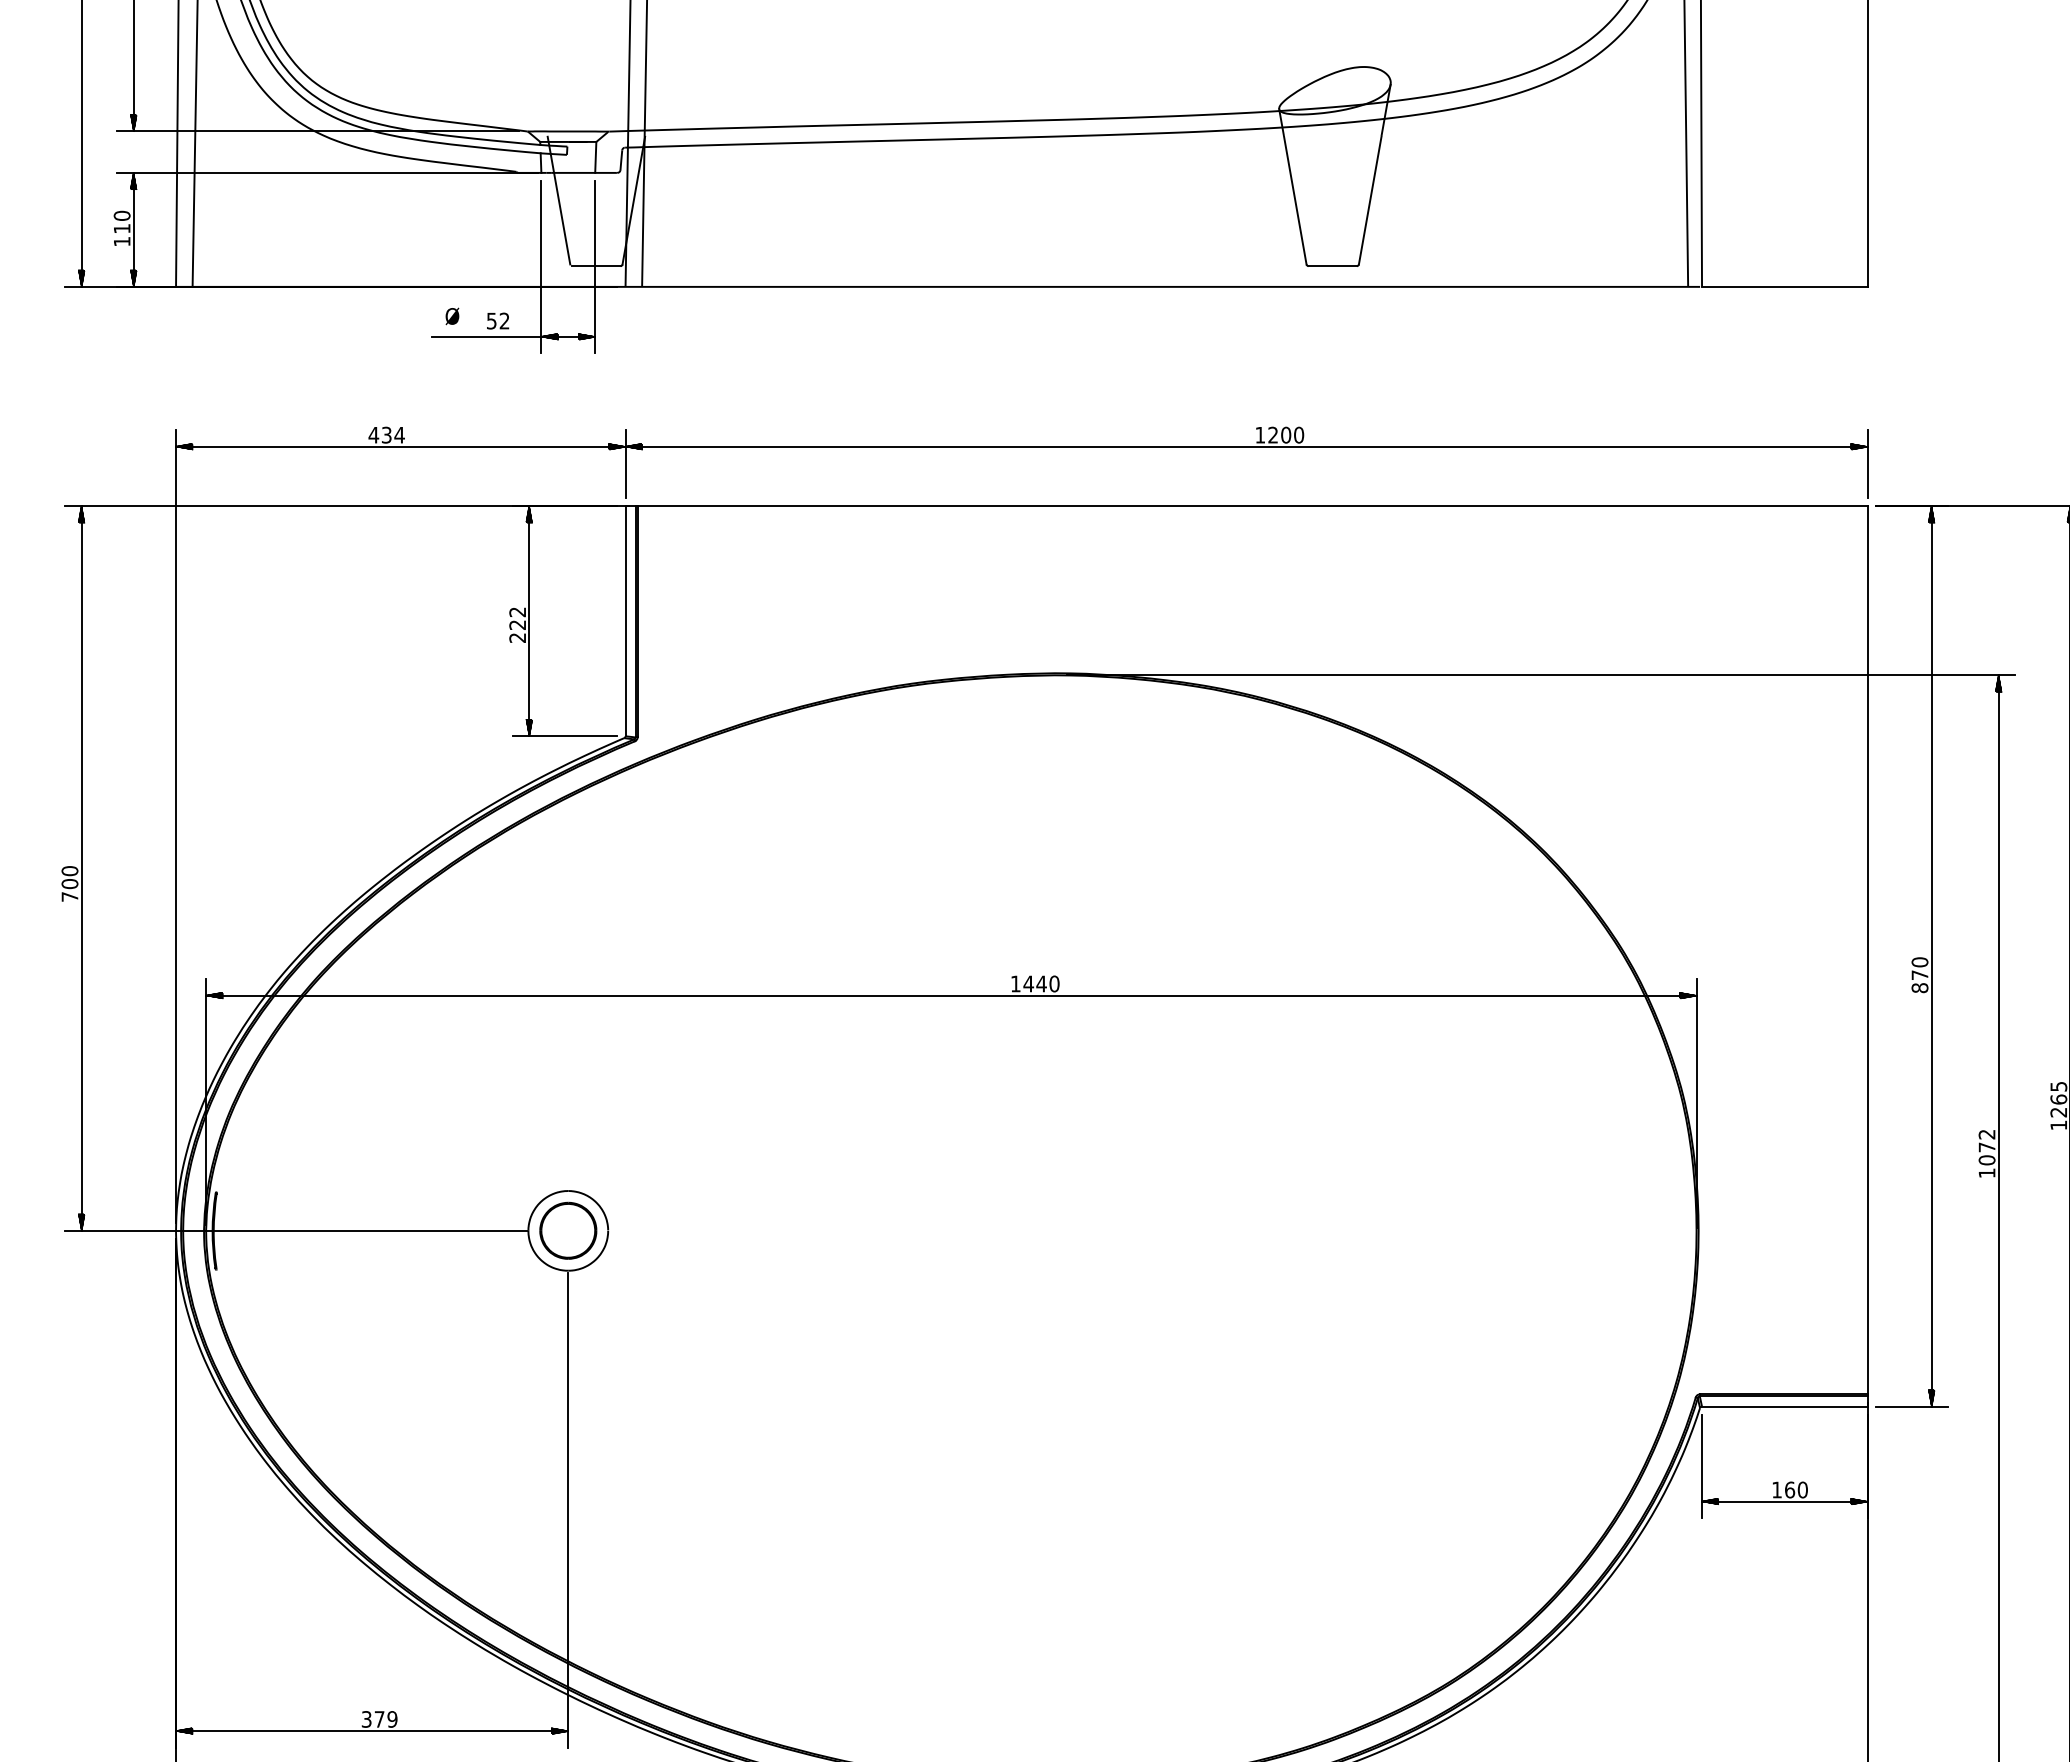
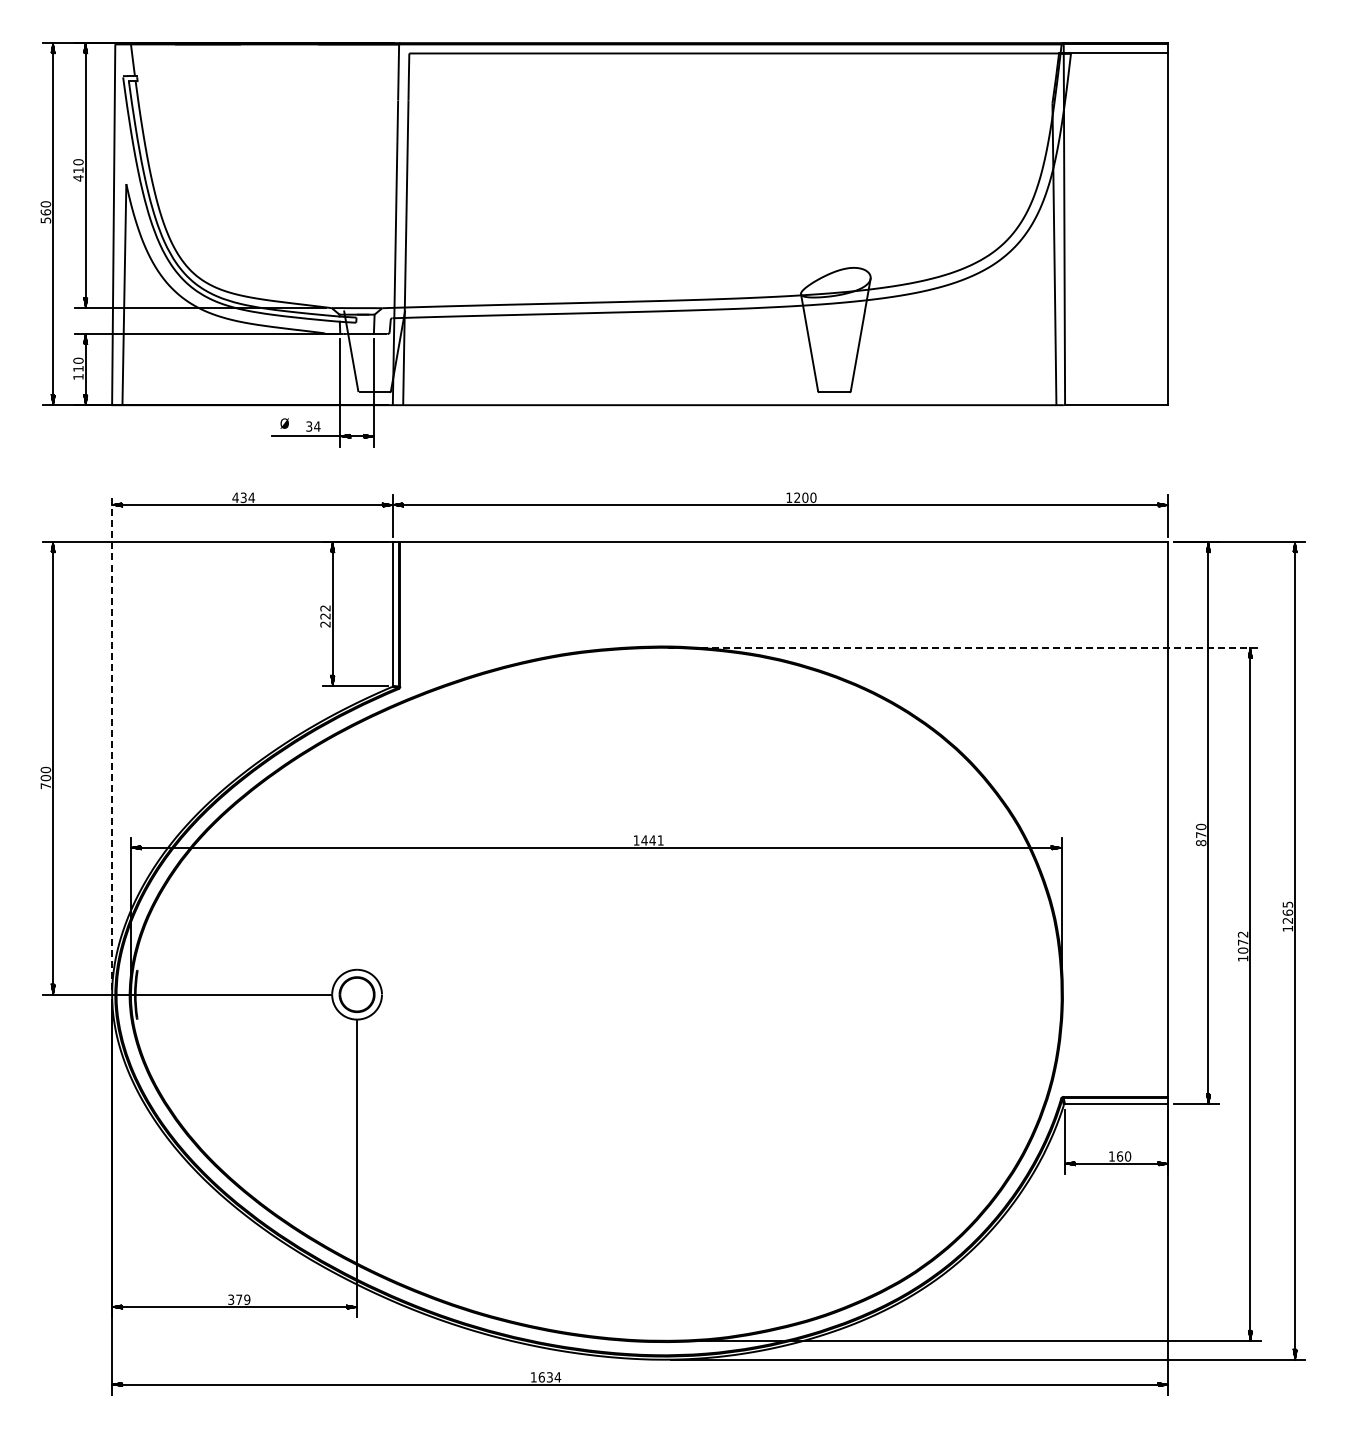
text: (498, 321) -> (313, 426), 52 -> 34
line: (1540, 674) -> (964, 647), solid -> dashed
line: (176, 825) -> (112, 741), solid -> dashed
text: (1054, 983) -> (660, 840), 1440 -> 1441

